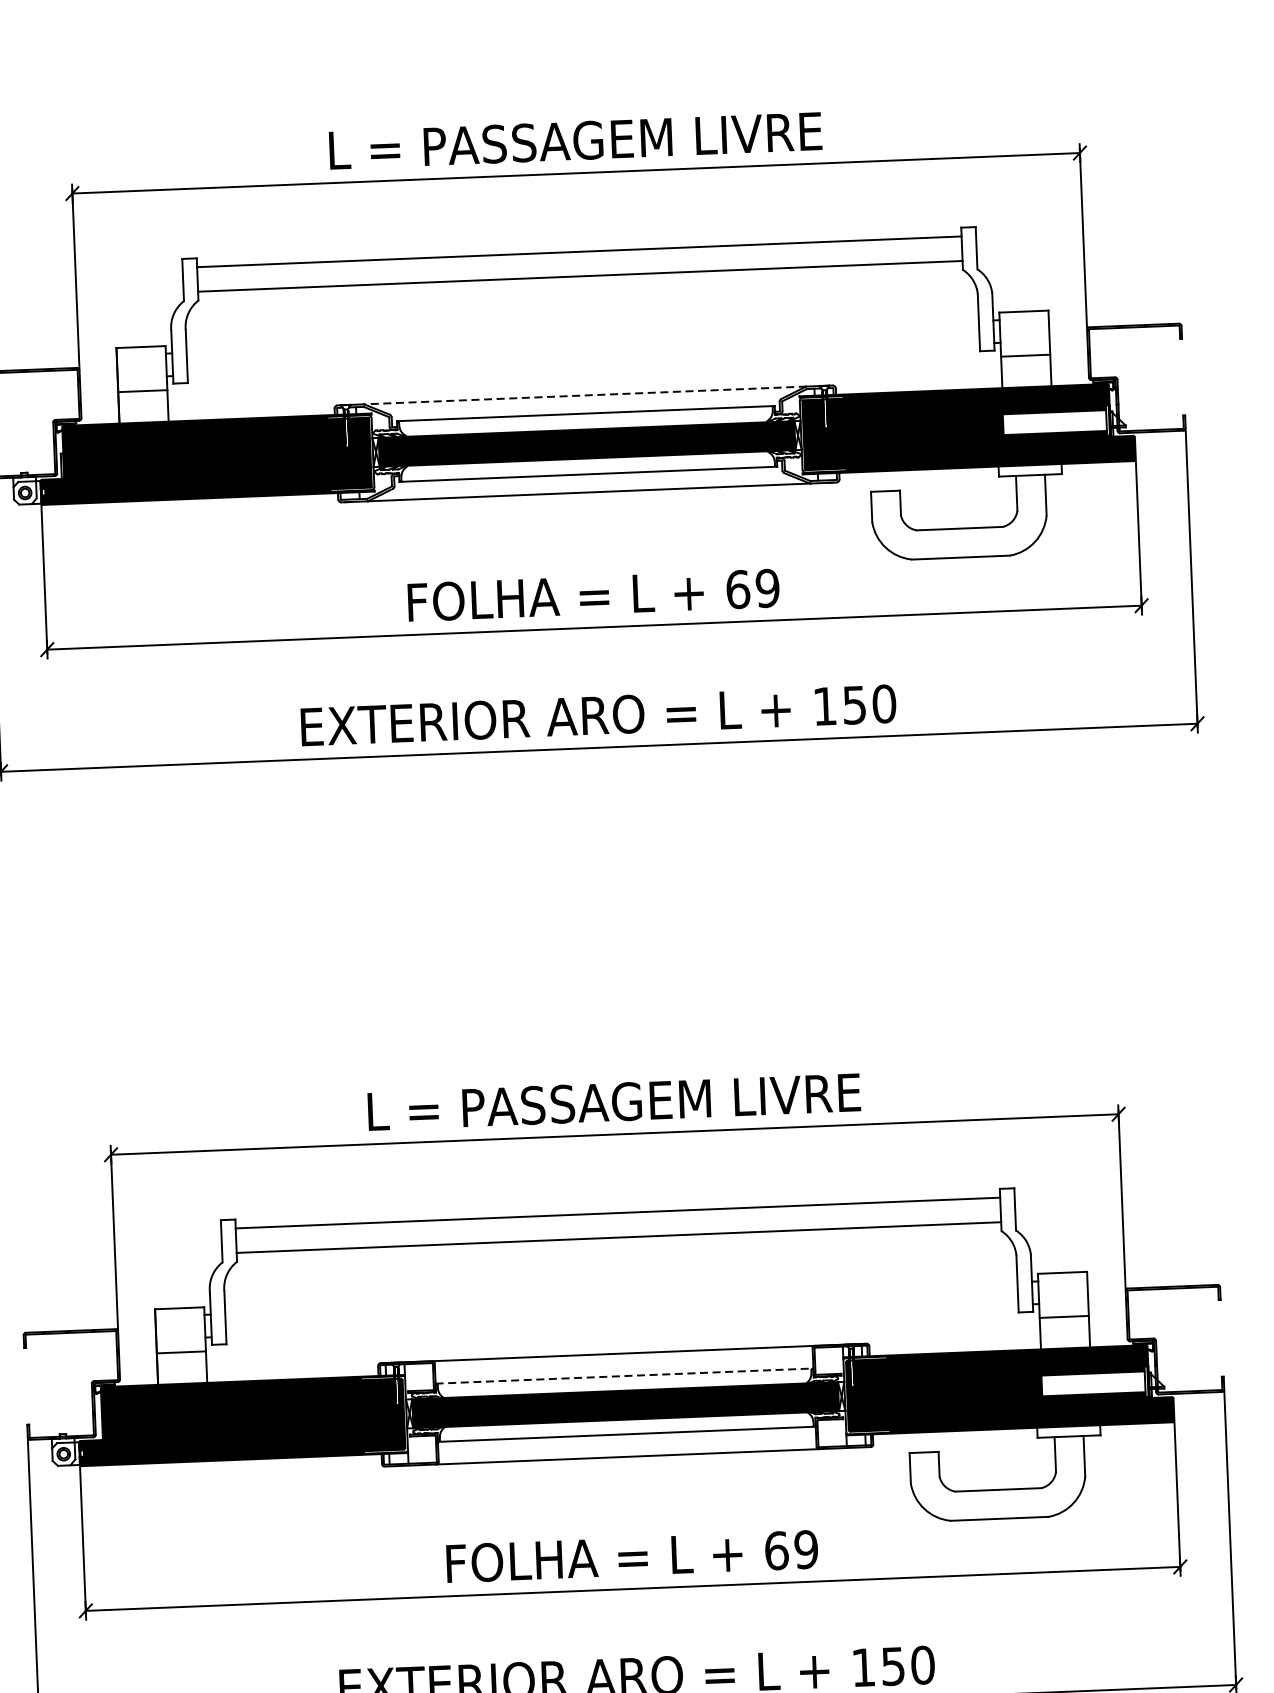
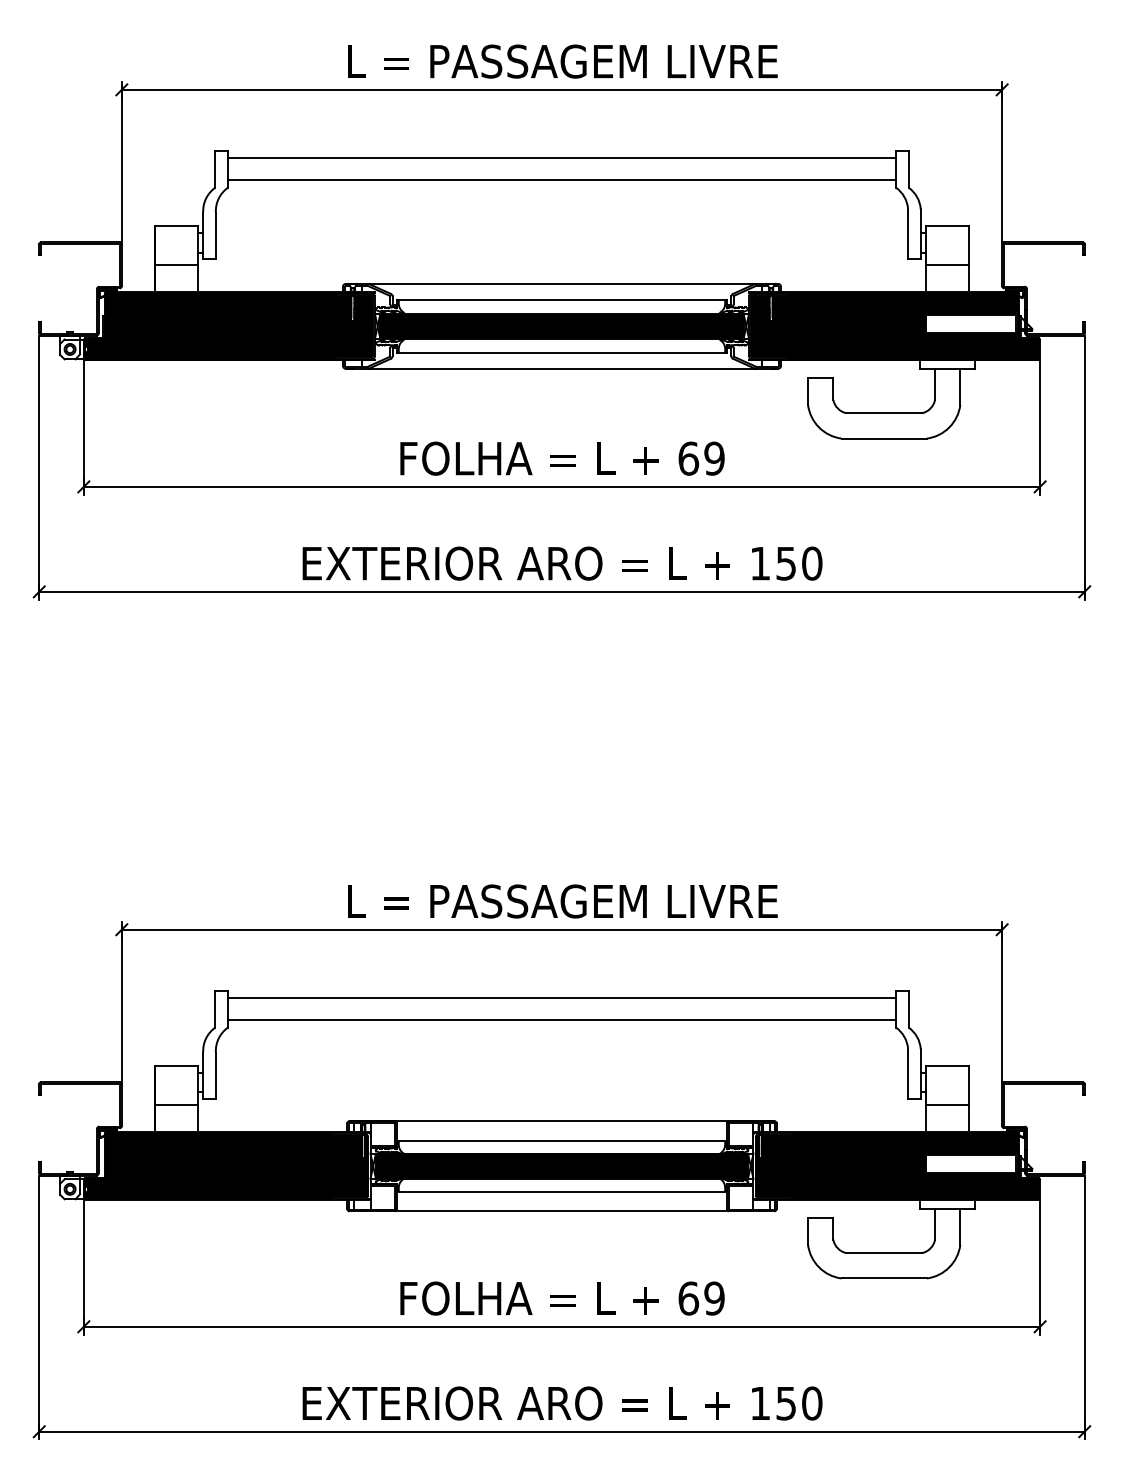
line: (585, 394) -> (562, 283), dashed -> solid
line: (623, 1375) -> (561, 1140), dashed -> solid

